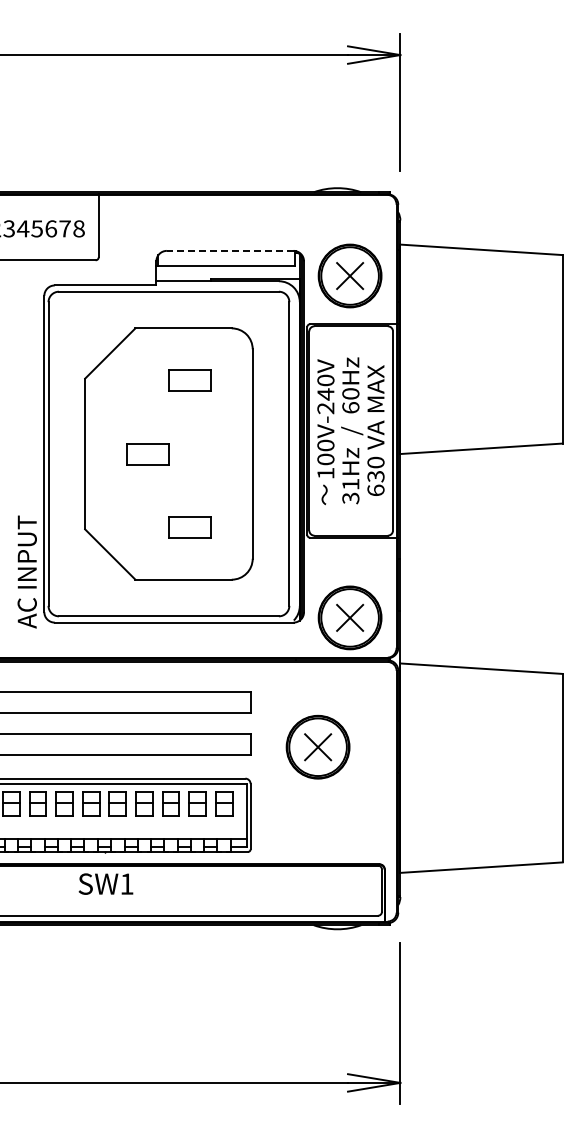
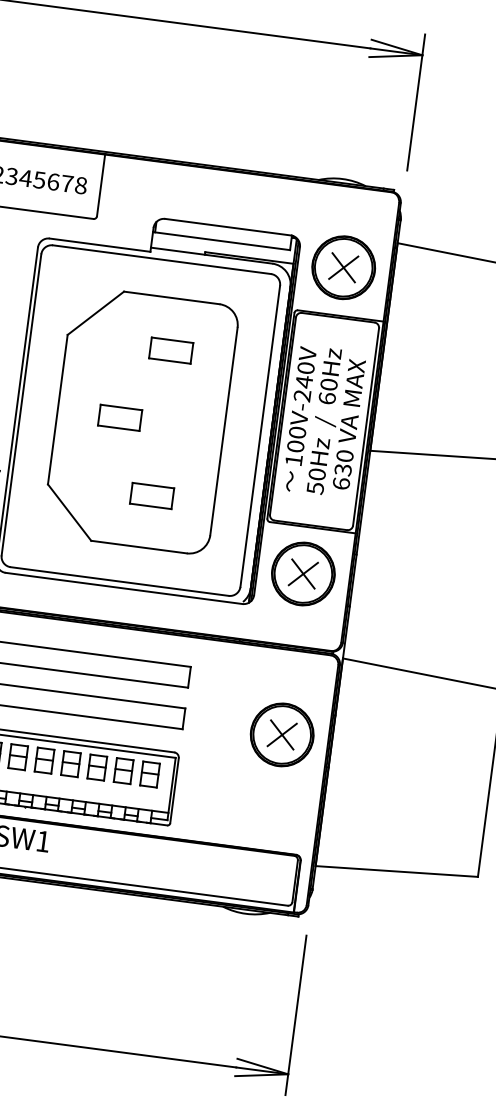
line: (229, 250) -> (227, 226), dashed -> solid
text: (350, 490) -> (316, 480), 31Hz -> 50Hz
part: (349, 617) -> (302, 573), moved
part: (317, 746) -> (281, 734), moved

